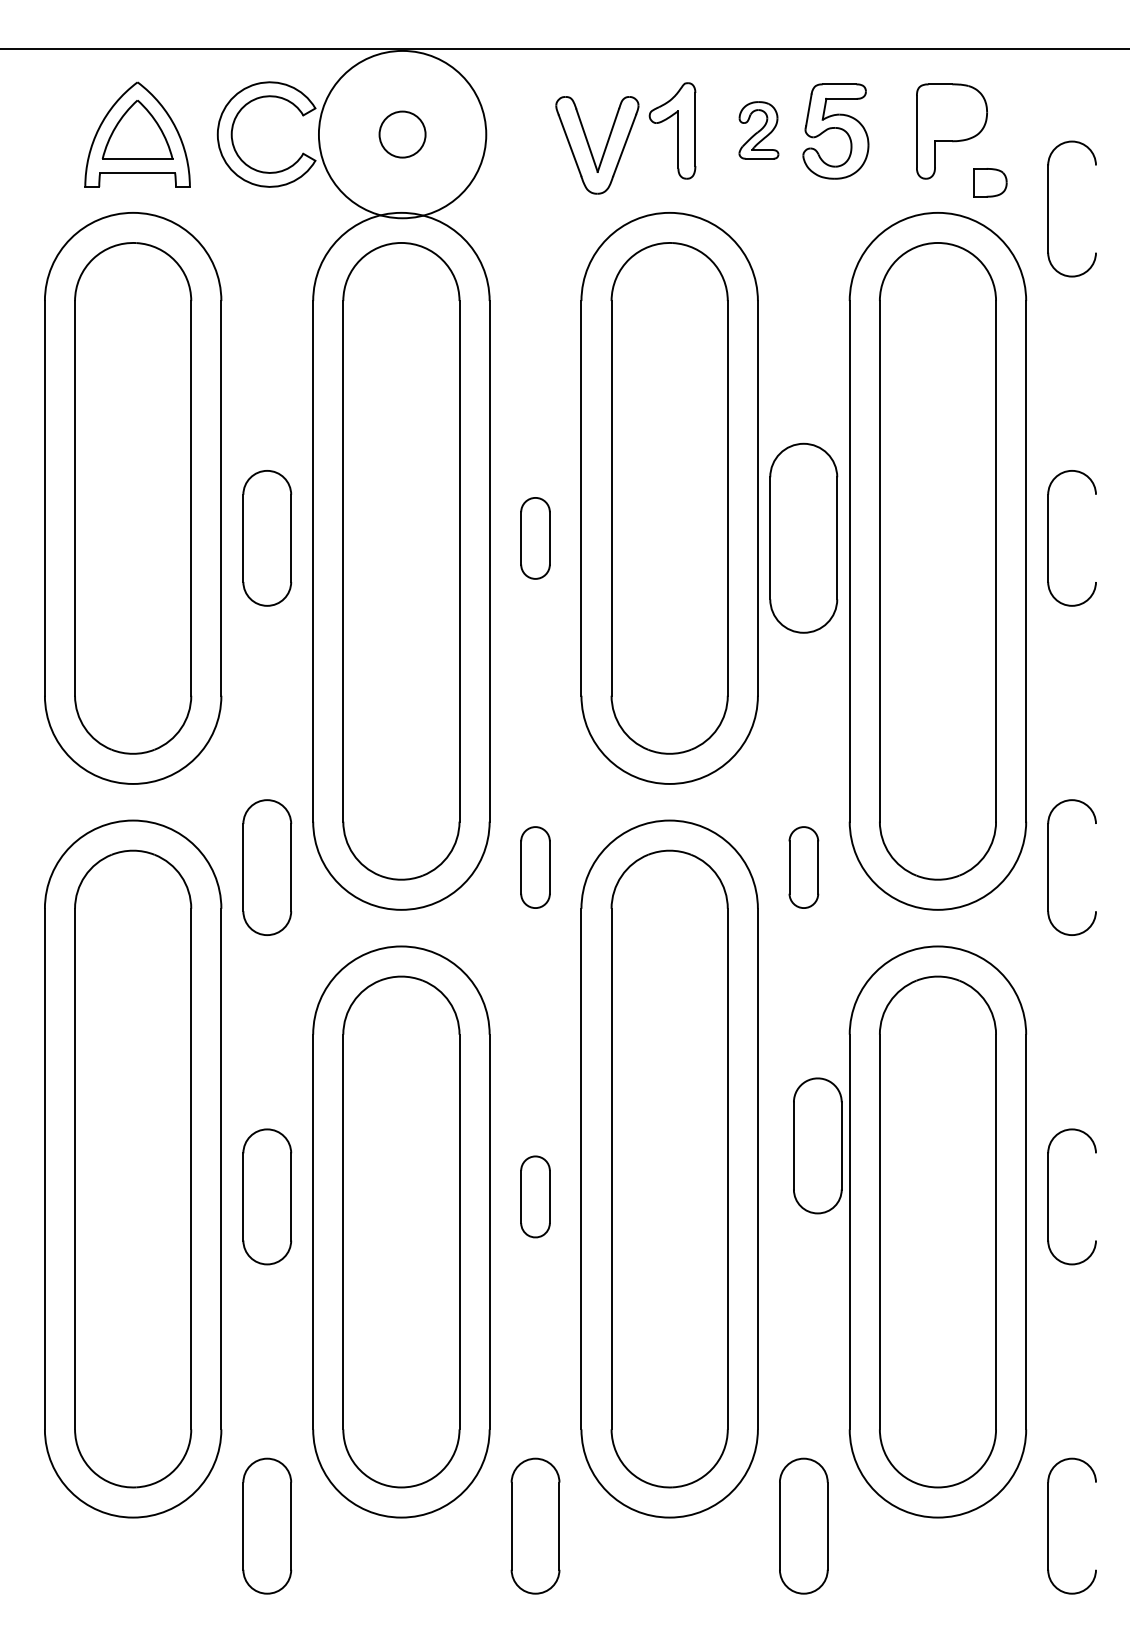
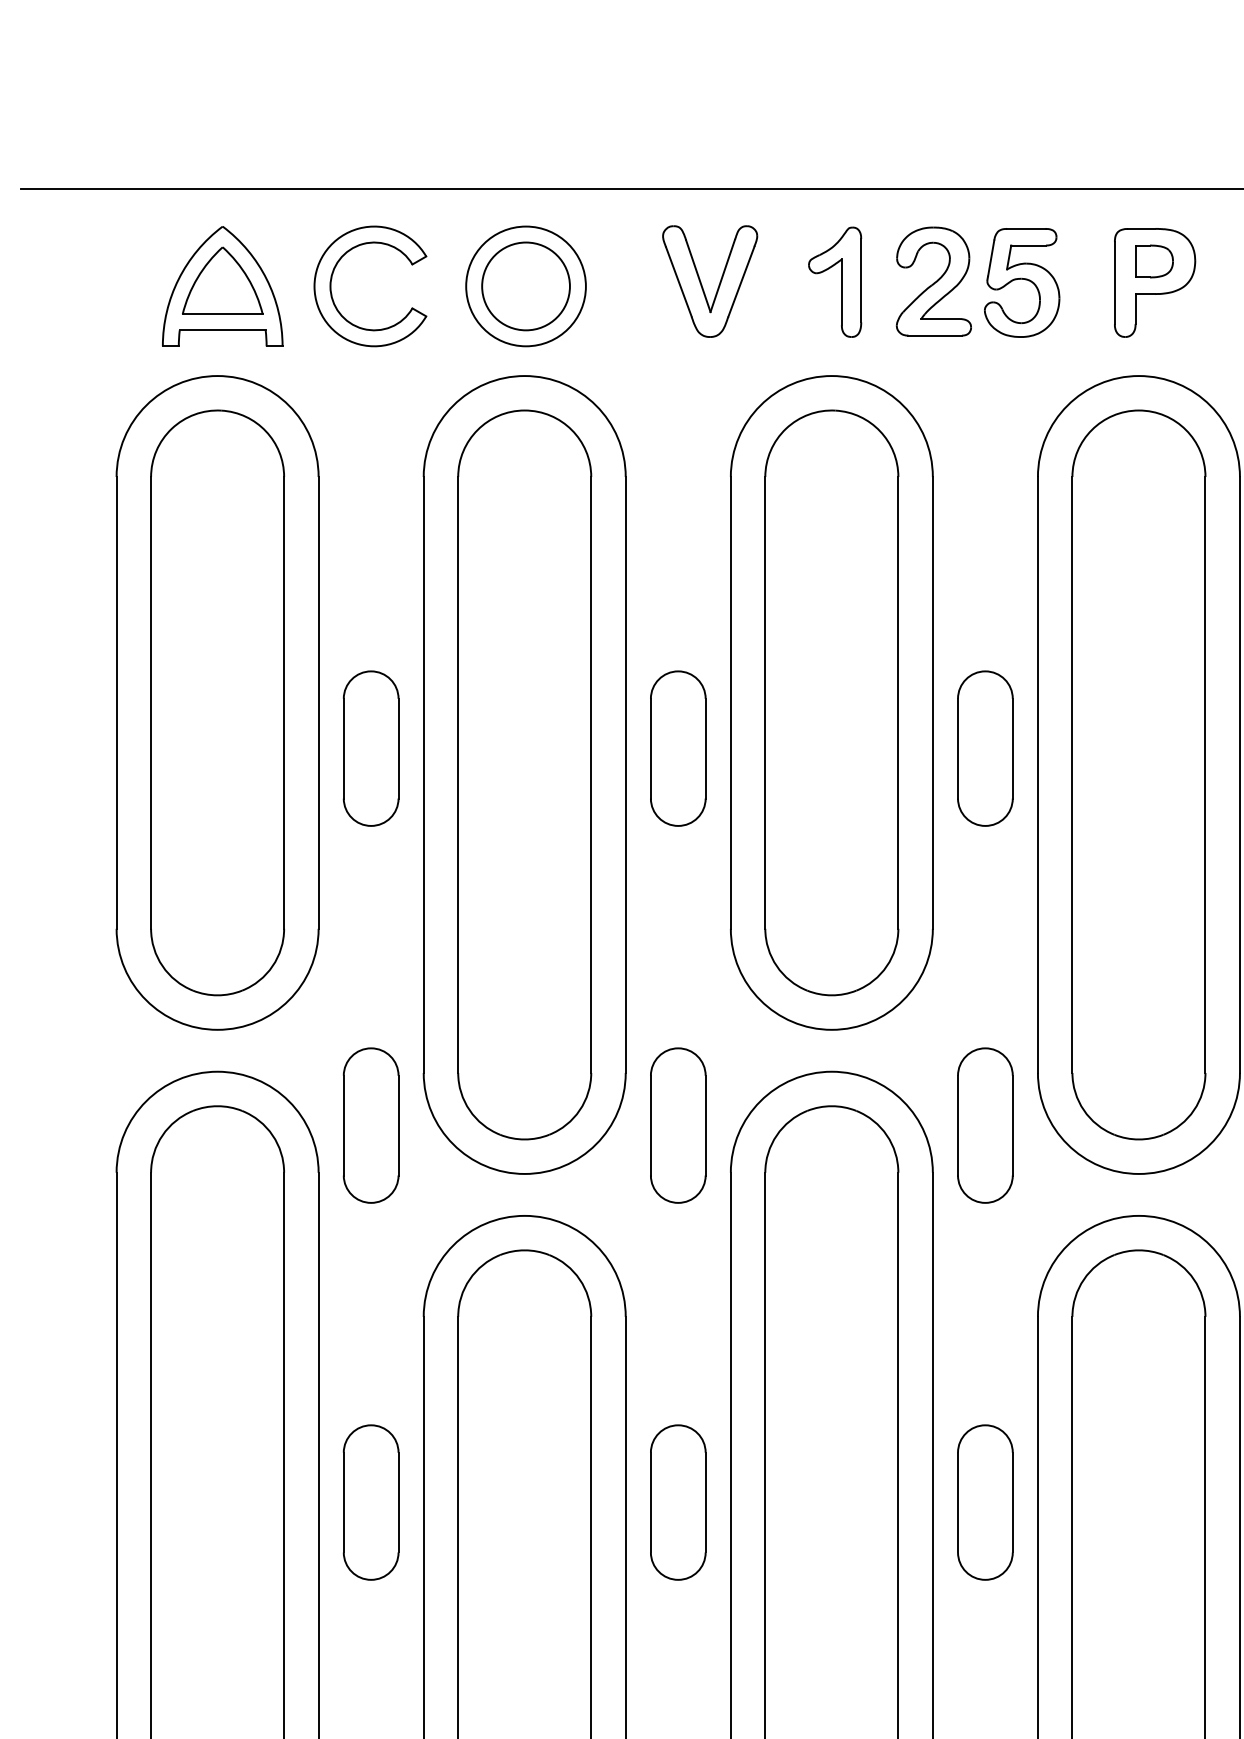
part: (758, 130) -> (933, 281), size x1.67
circle: (402, 134) -> (525, 286), size x0.62
circle: (402, 134) -> (525, 286), size x1.67
part: (590, 147) -> (702, 284), moved
part: (990, 182) -> (1154, 261), moved
part: (535, 538) -> (678, 748), size x1.67
part: (803, 538) -> (985, 748), size x0.71
part: (535, 867) -> (678, 1125), size x1.67
part: (803, 867) -> (985, 1125), size x1.67
part: (817, 1145) -> (985, 1502), moved
part: (535, 1196) -> (678, 1502), size x1.67

